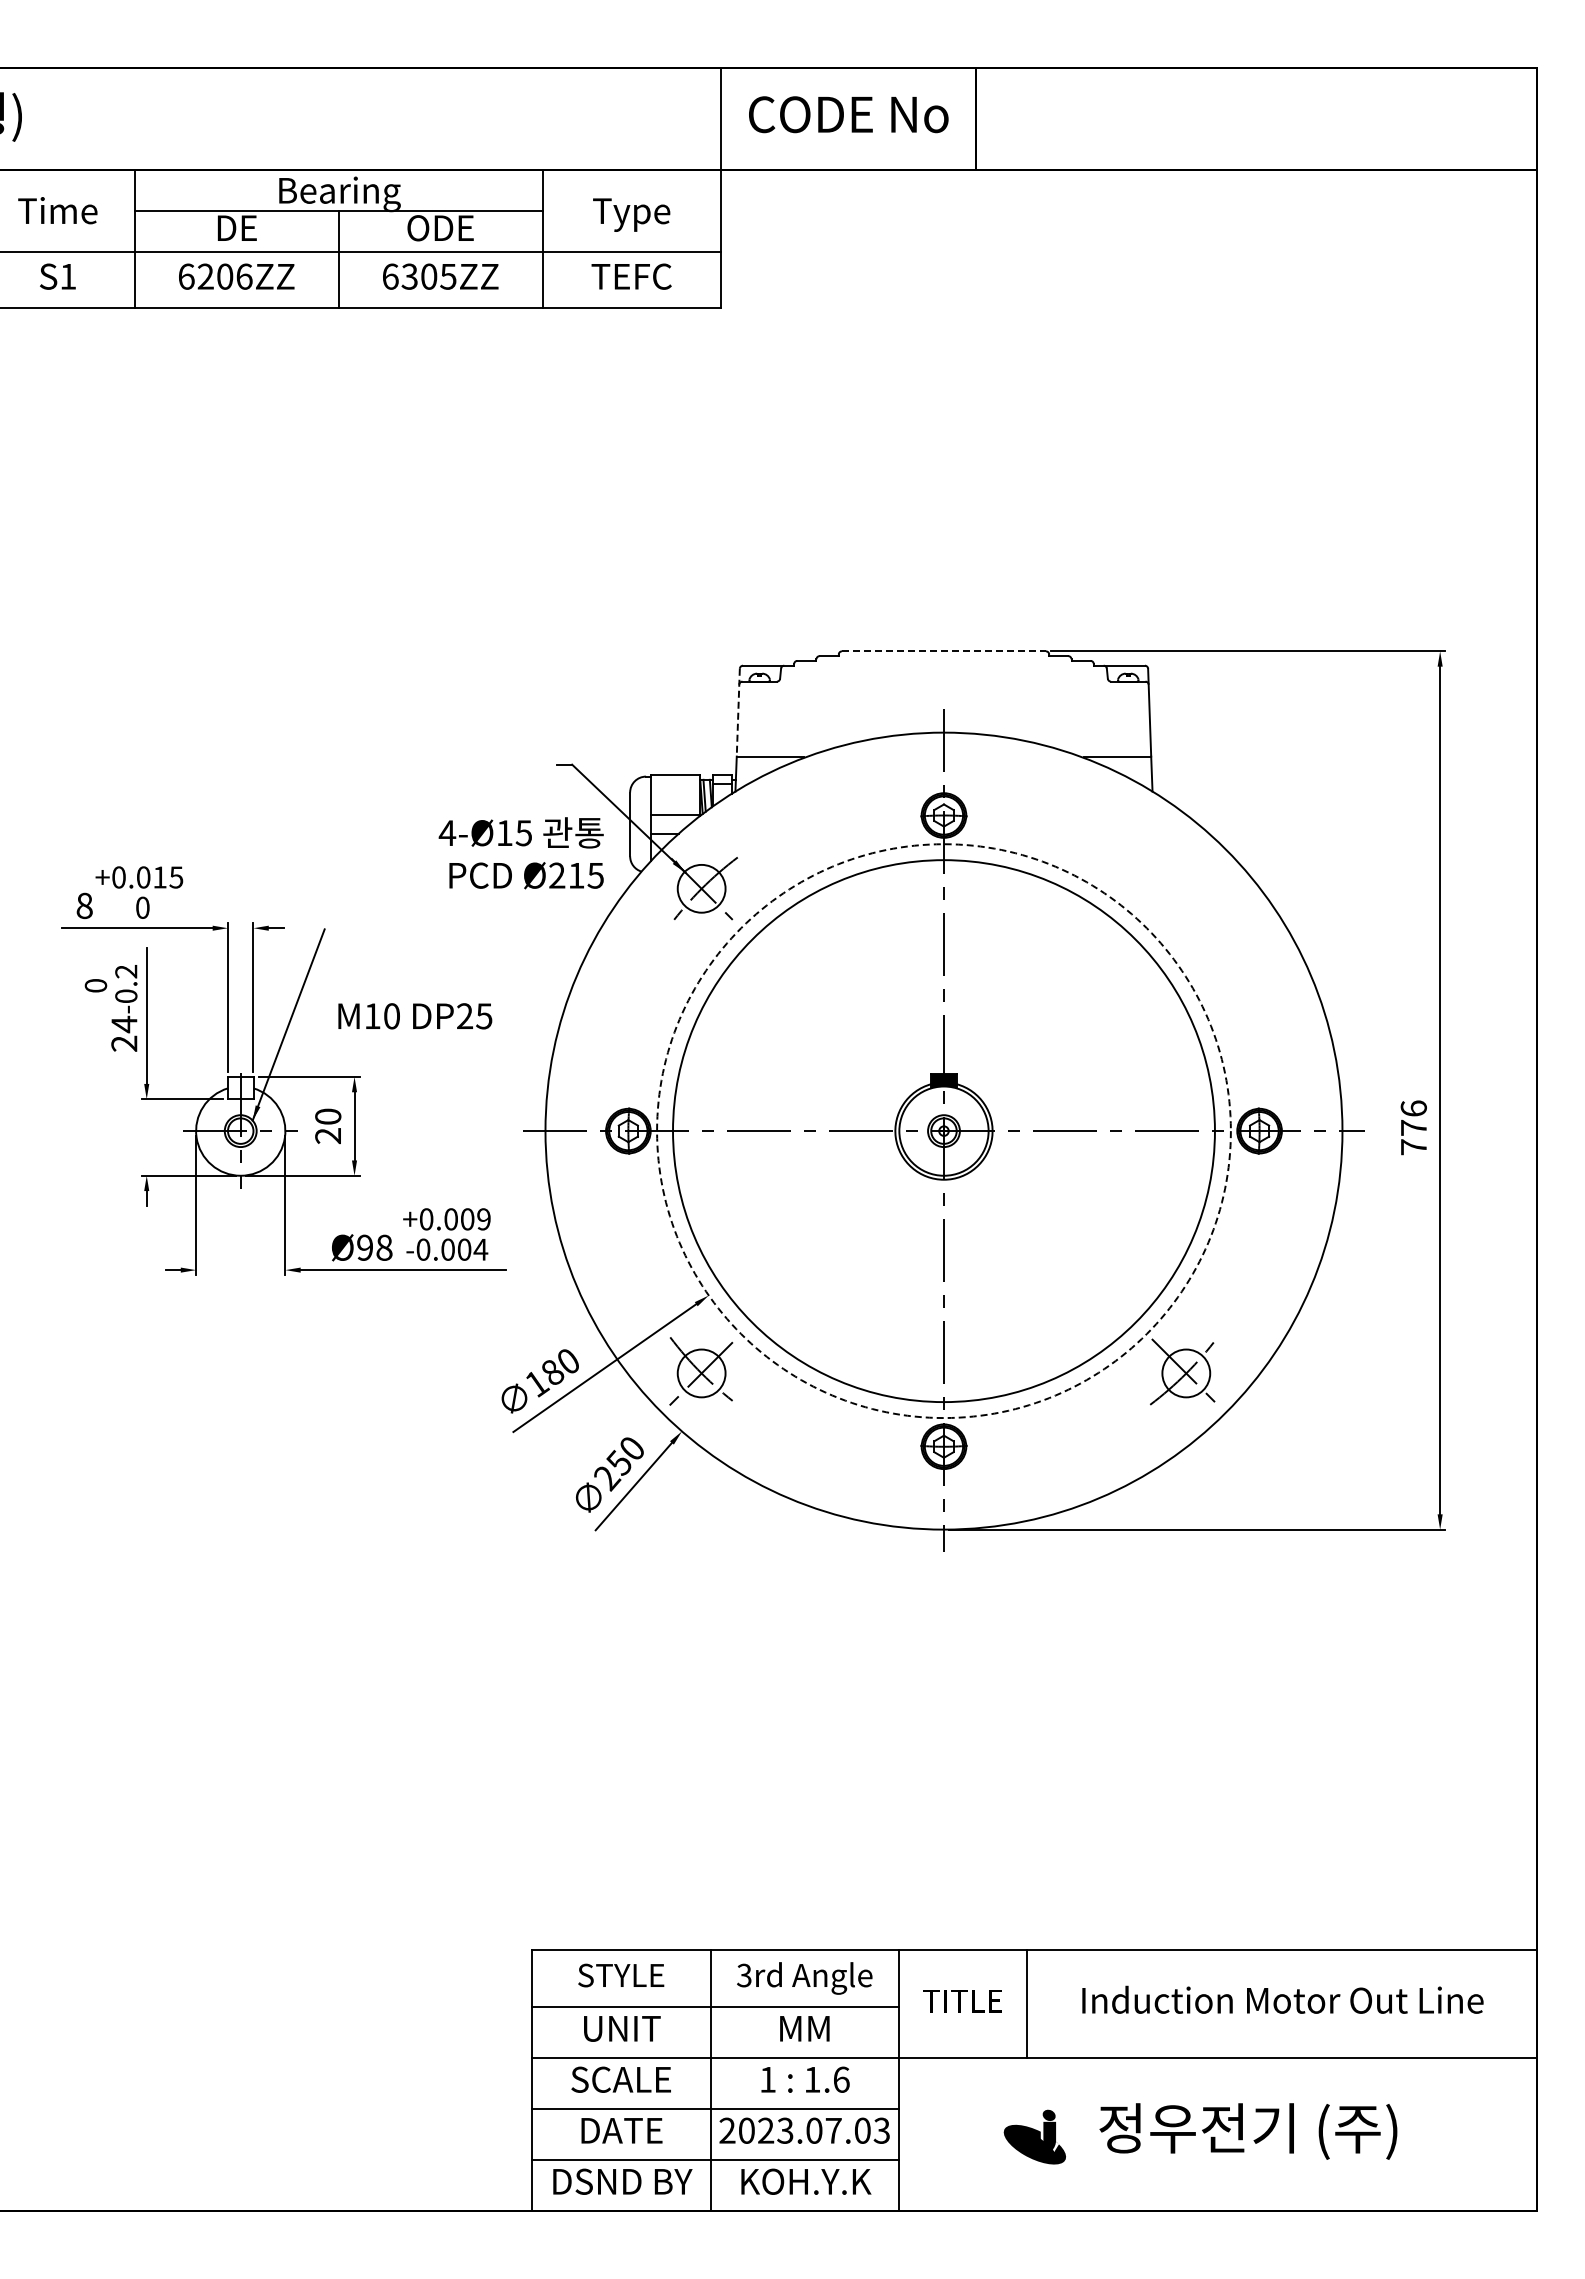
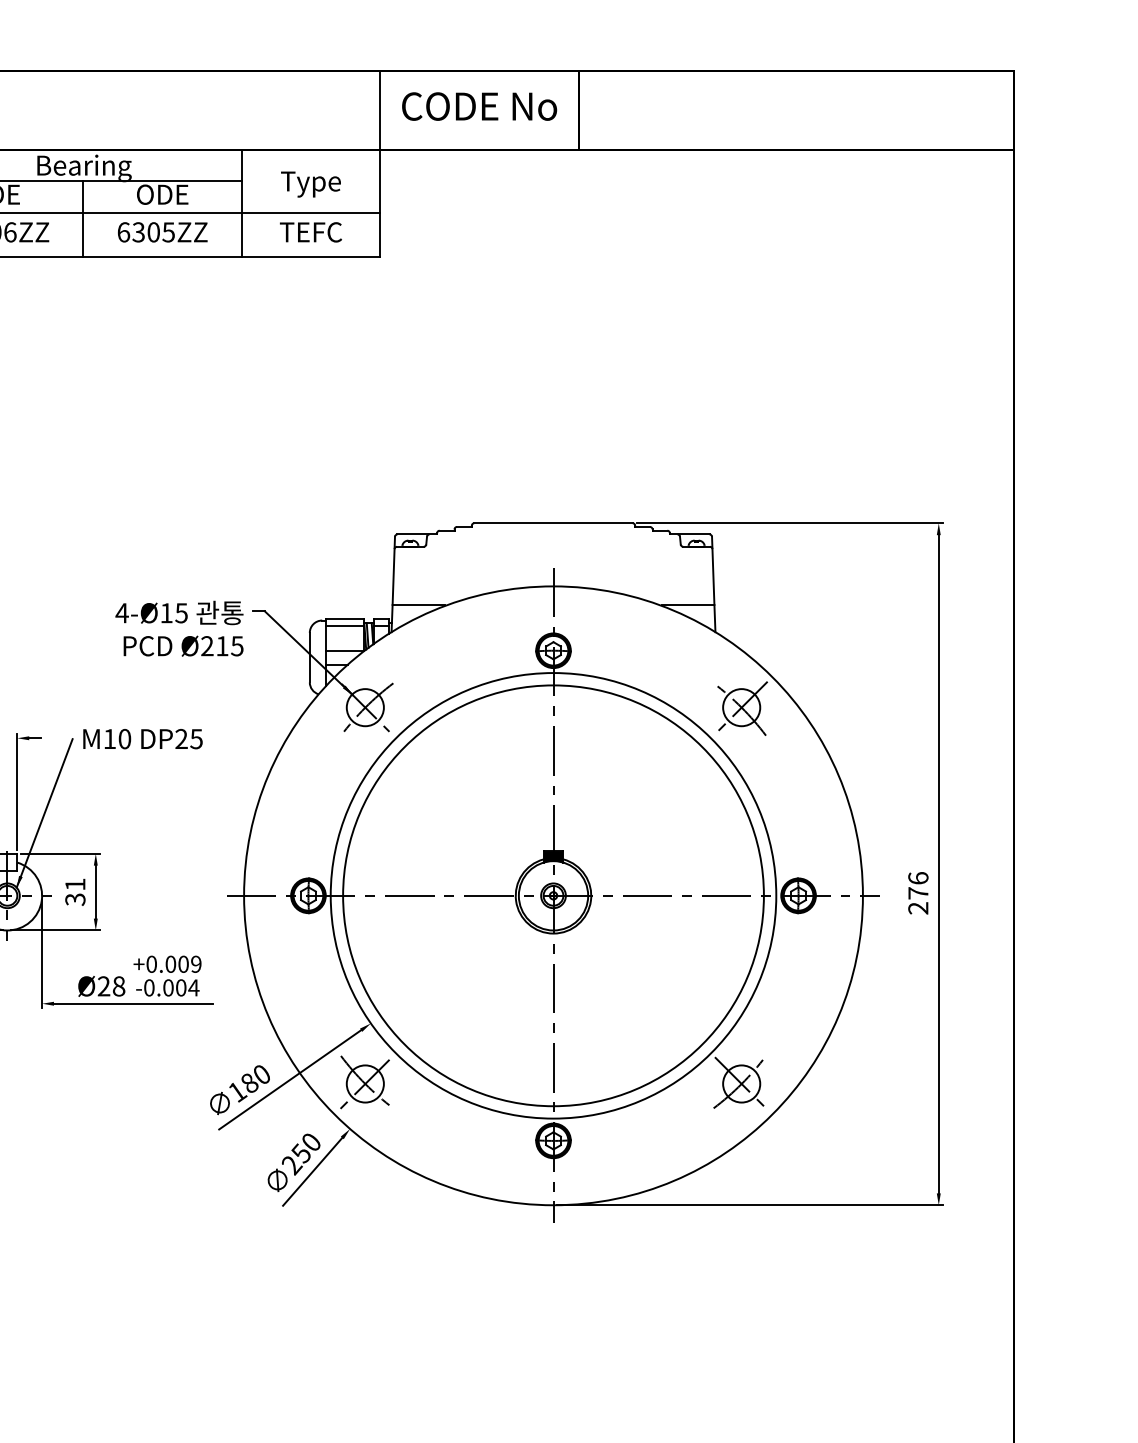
line: (944, 651) -> (553, 523), dashed -> solid
line: (738, 712) -> (393, 570), dashed -> solid
line: (675, 783) -> (345, 625), added
text: (520, 853) -> (178, 628), moved
part: (1187, 890) -> (742, 708), added
text: (415, 1016) -> (143, 739), moved
text: (328, 1126) -> (75, 892), 20 -> 31
circle: (943, 1131) -> (553, 896), dashed -> solid
text: (1413, 1147) -> (918, 908), 776 -> 276
text: (365, 1247) -> (104, 986), 98 -> 28

